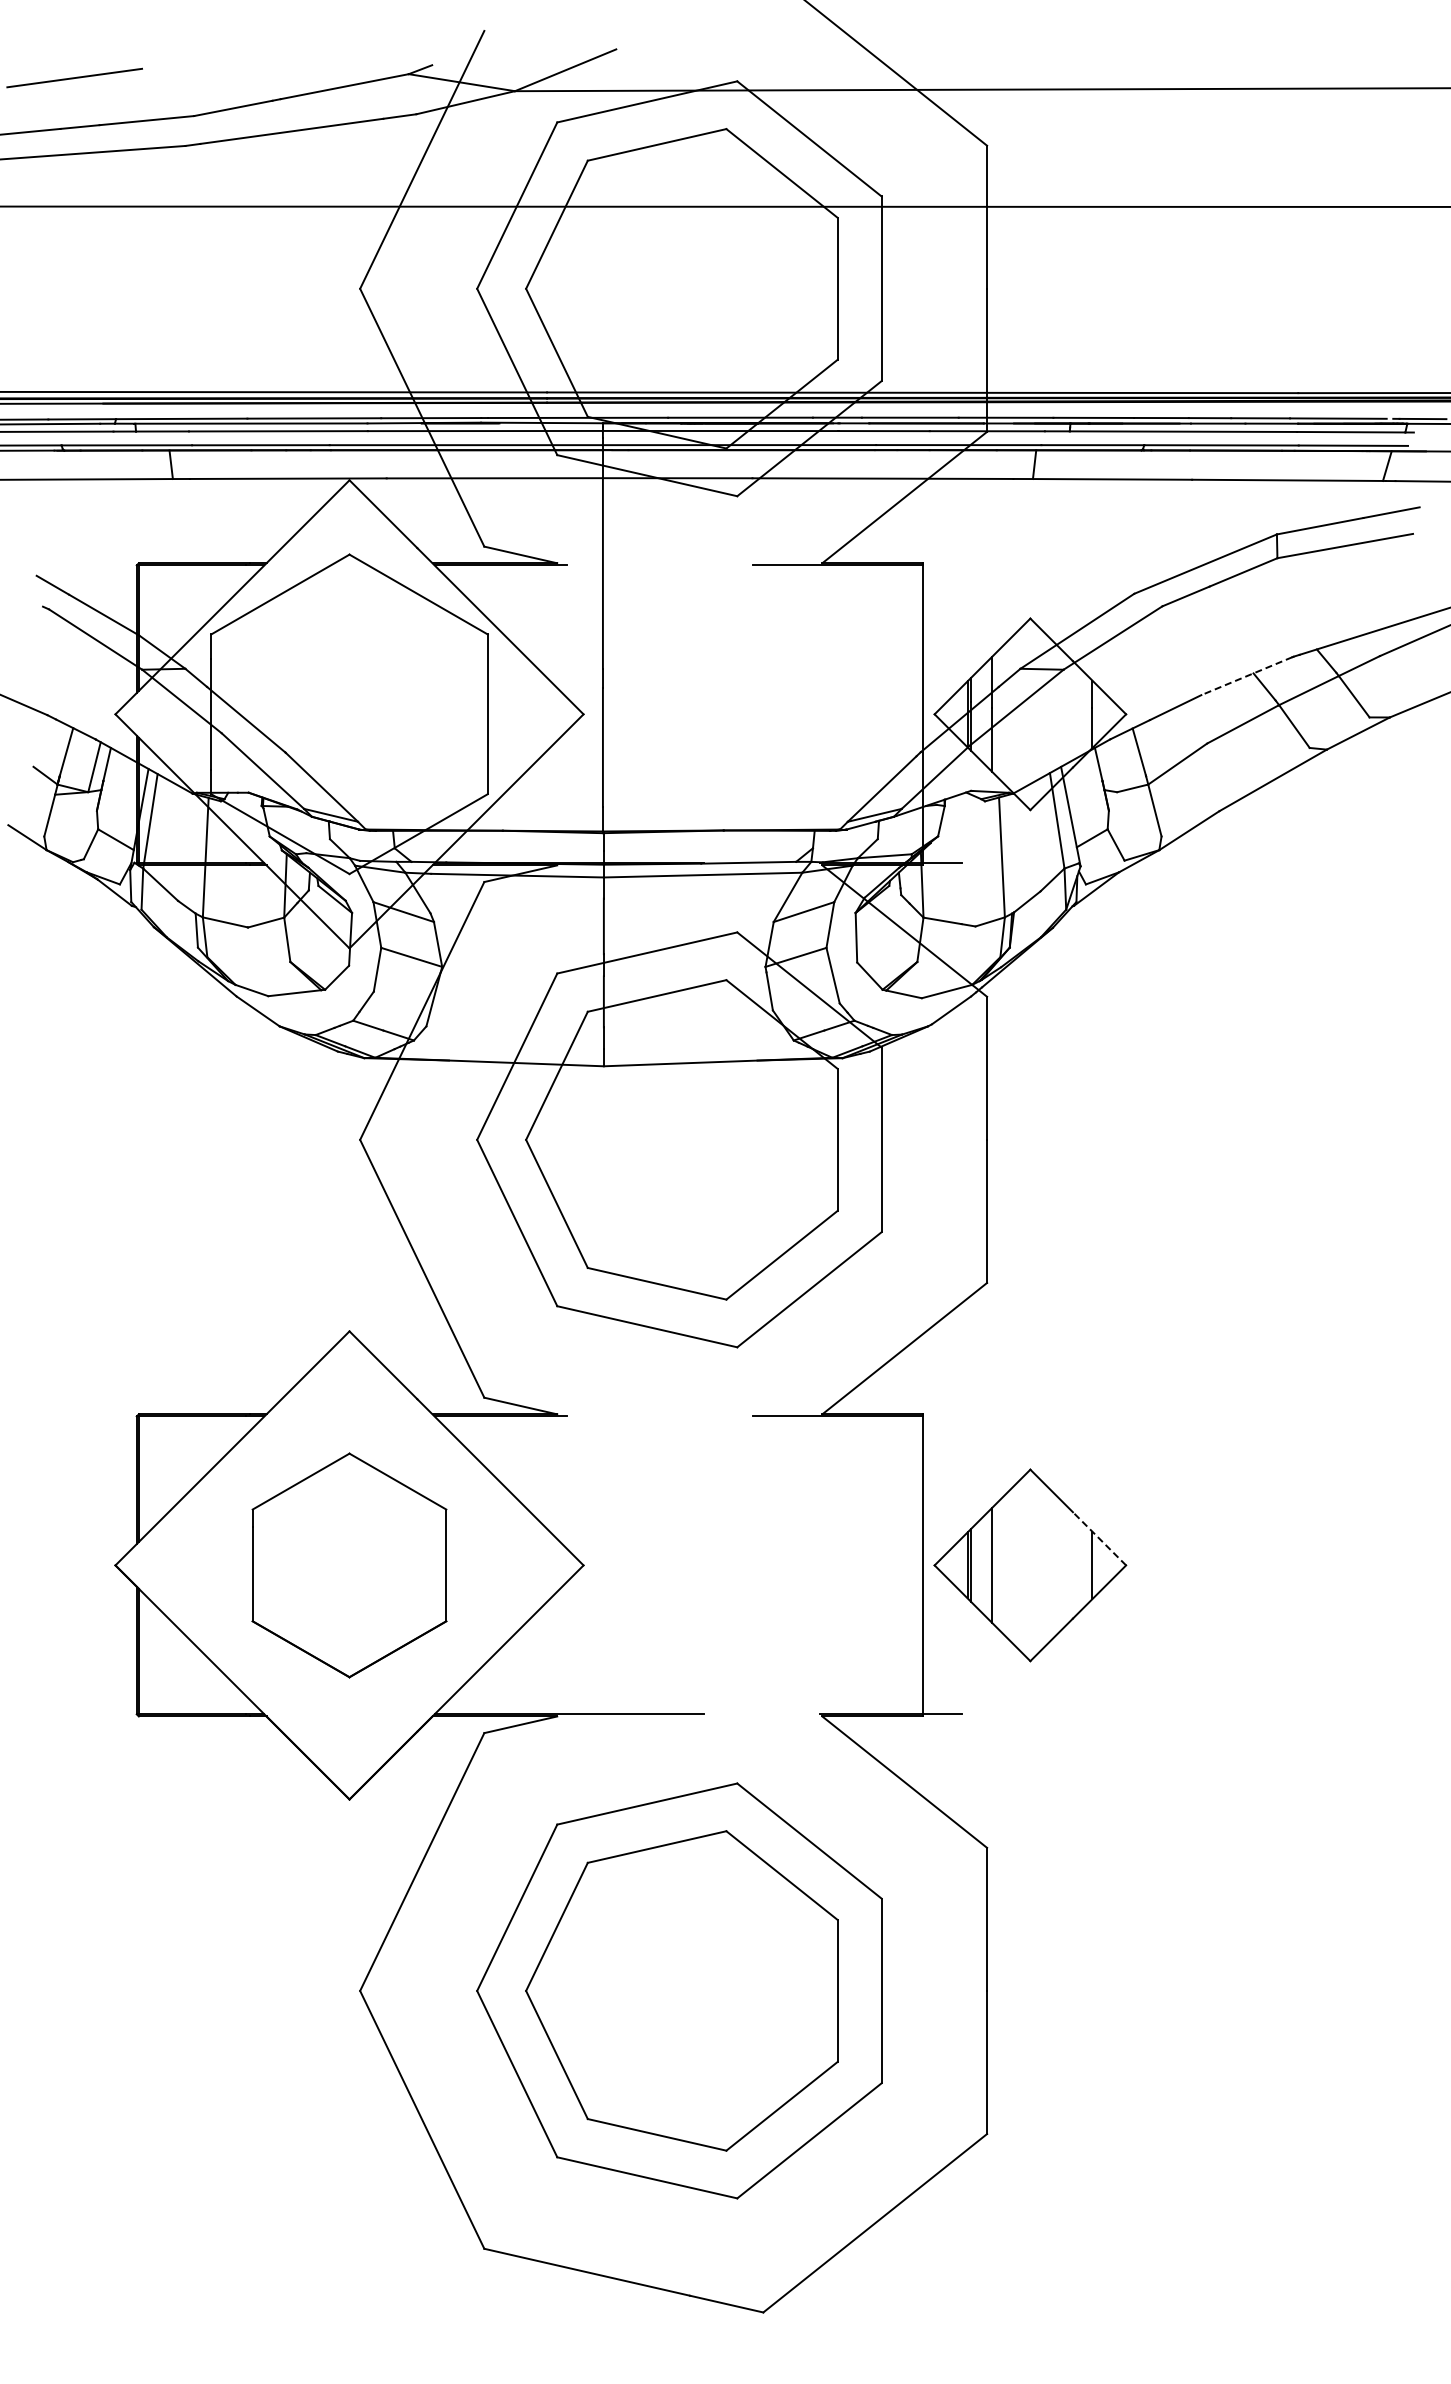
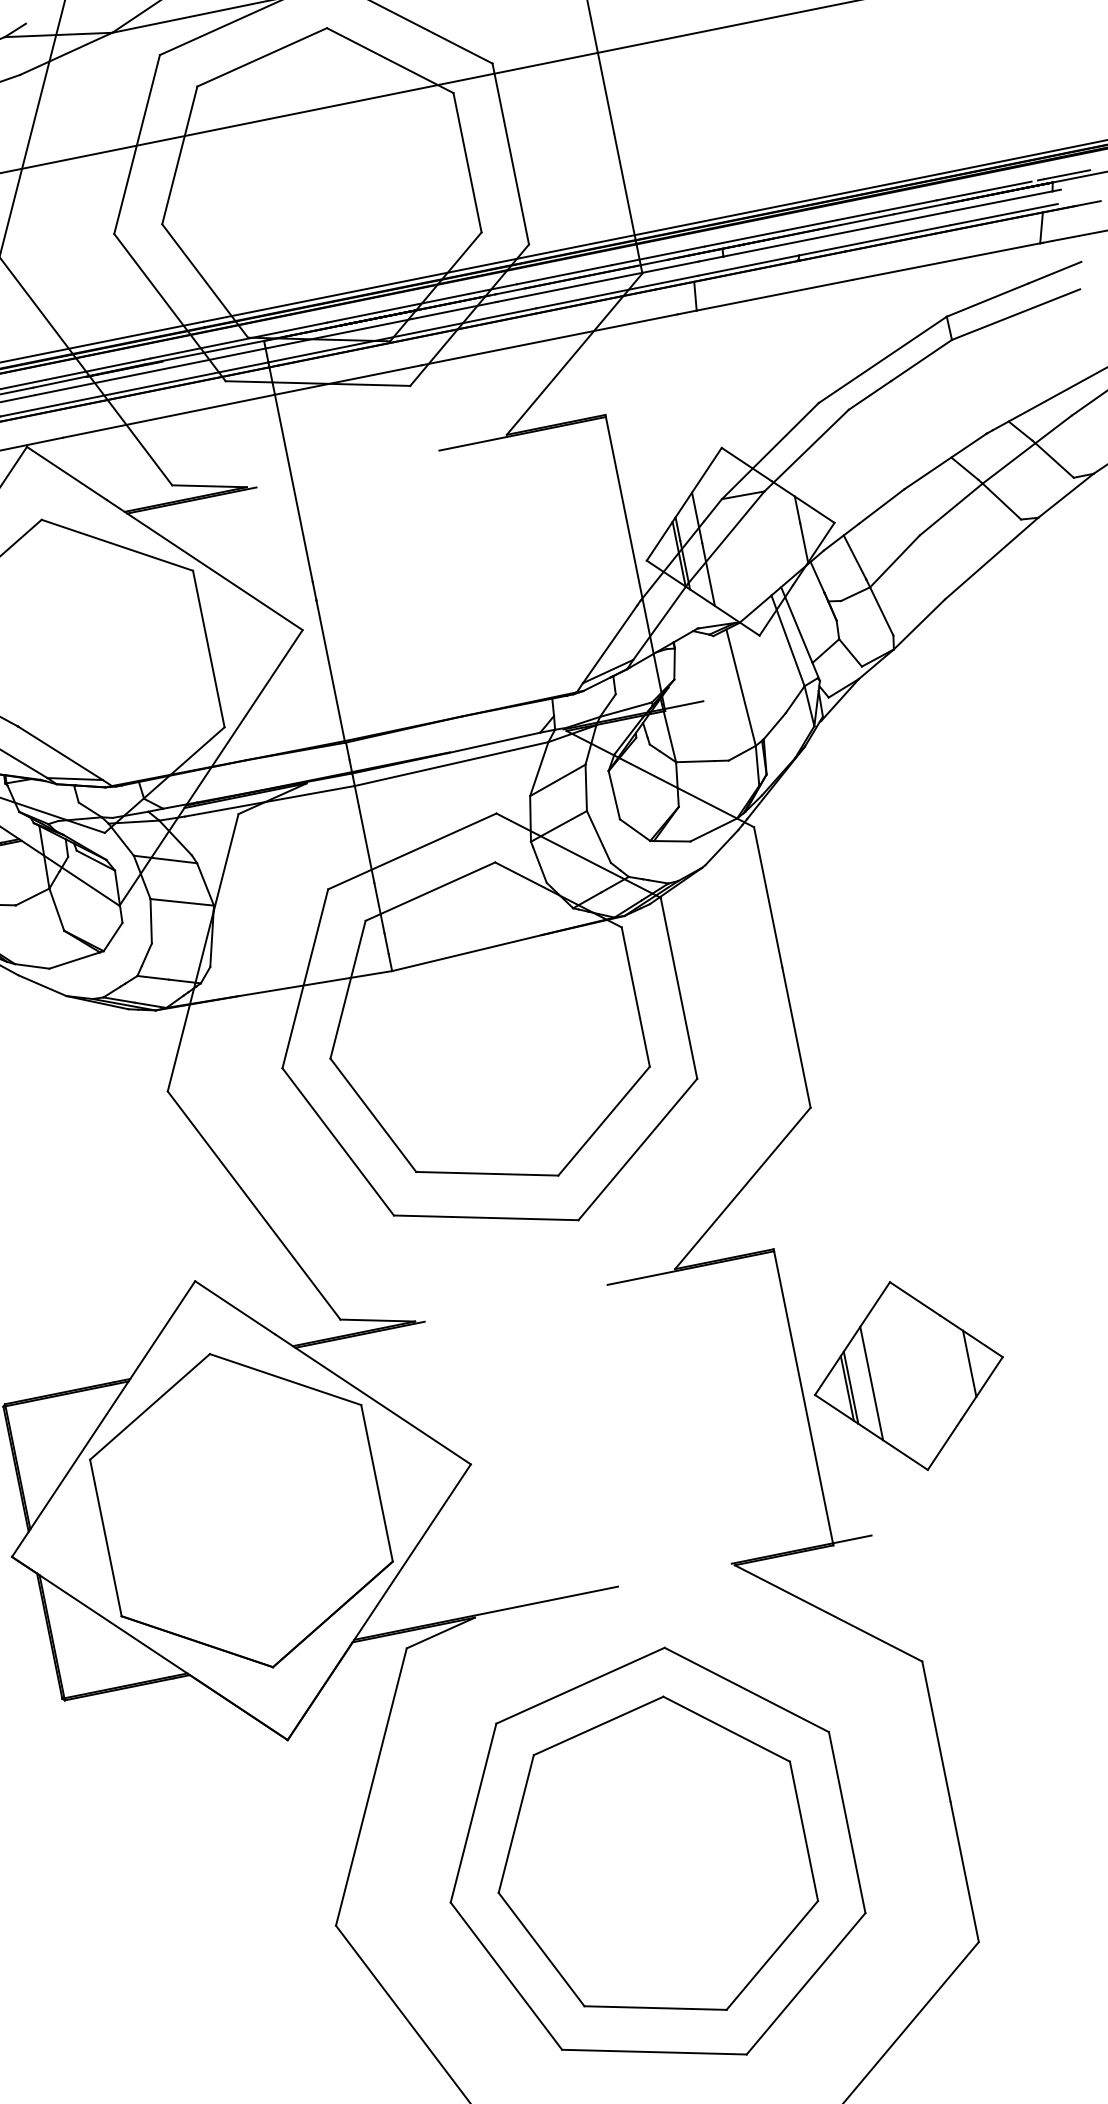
line: (1246, 676) -> (945, 461), dashed -> solid
line: (1099, 1538) -> (971, 1336), dashed -> solid
part: (349, 1565) -> (241, 1510), size x1.43

